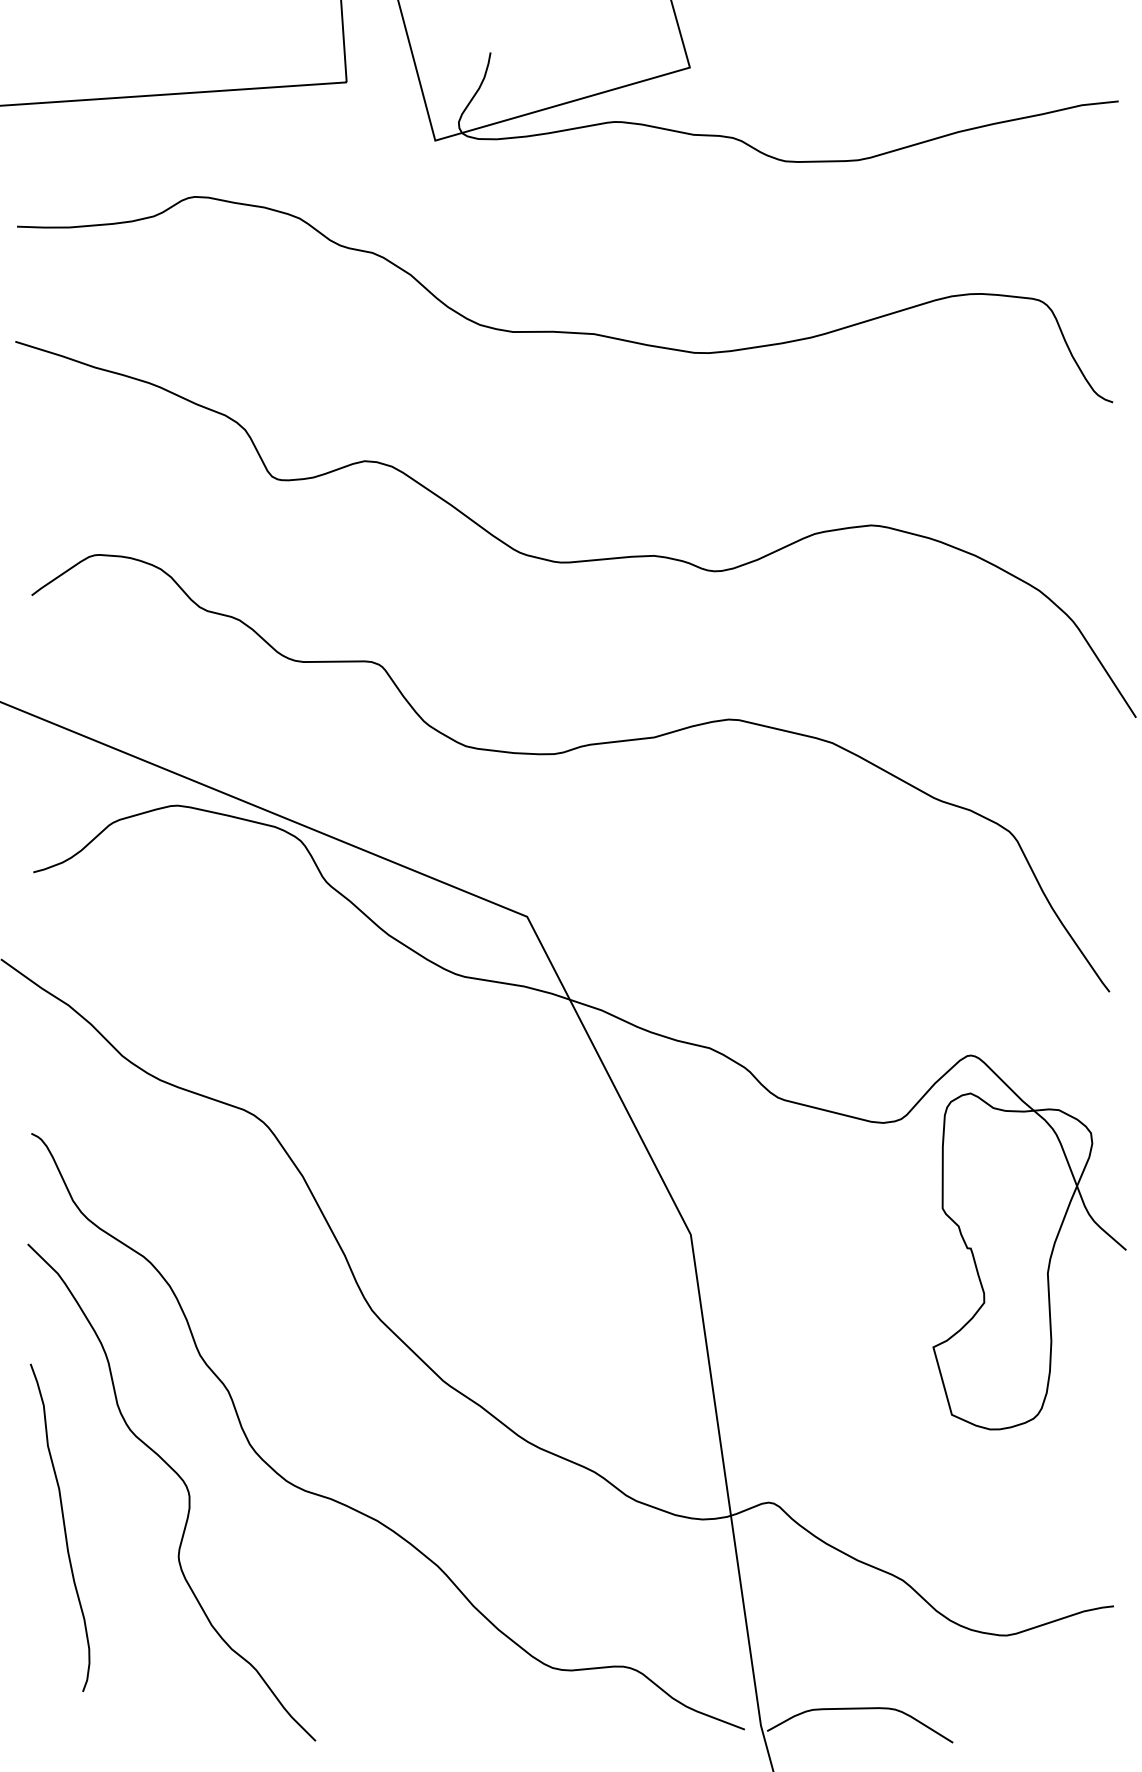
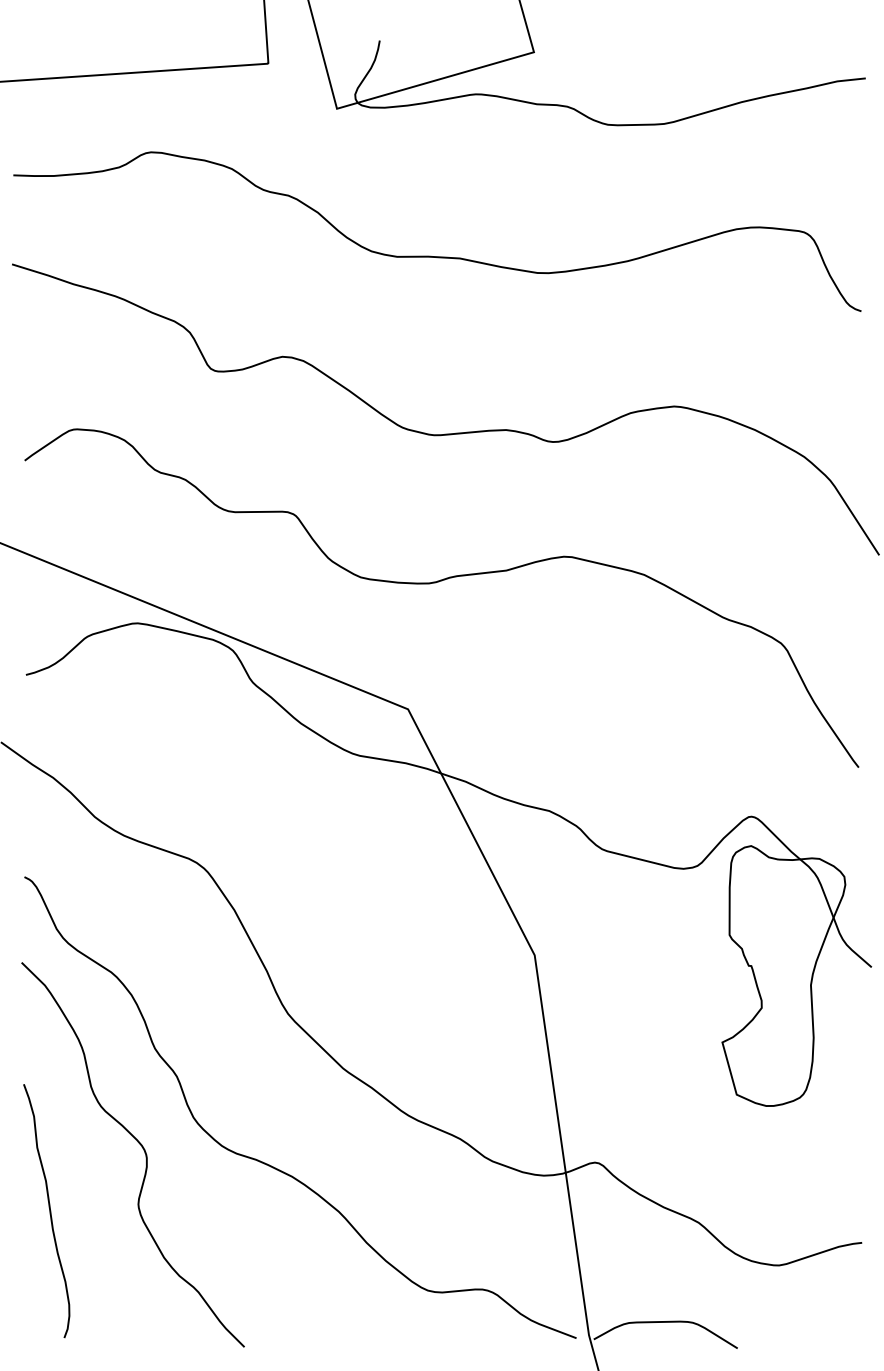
curve: (63, 1528) -> (49, 1211), moved

